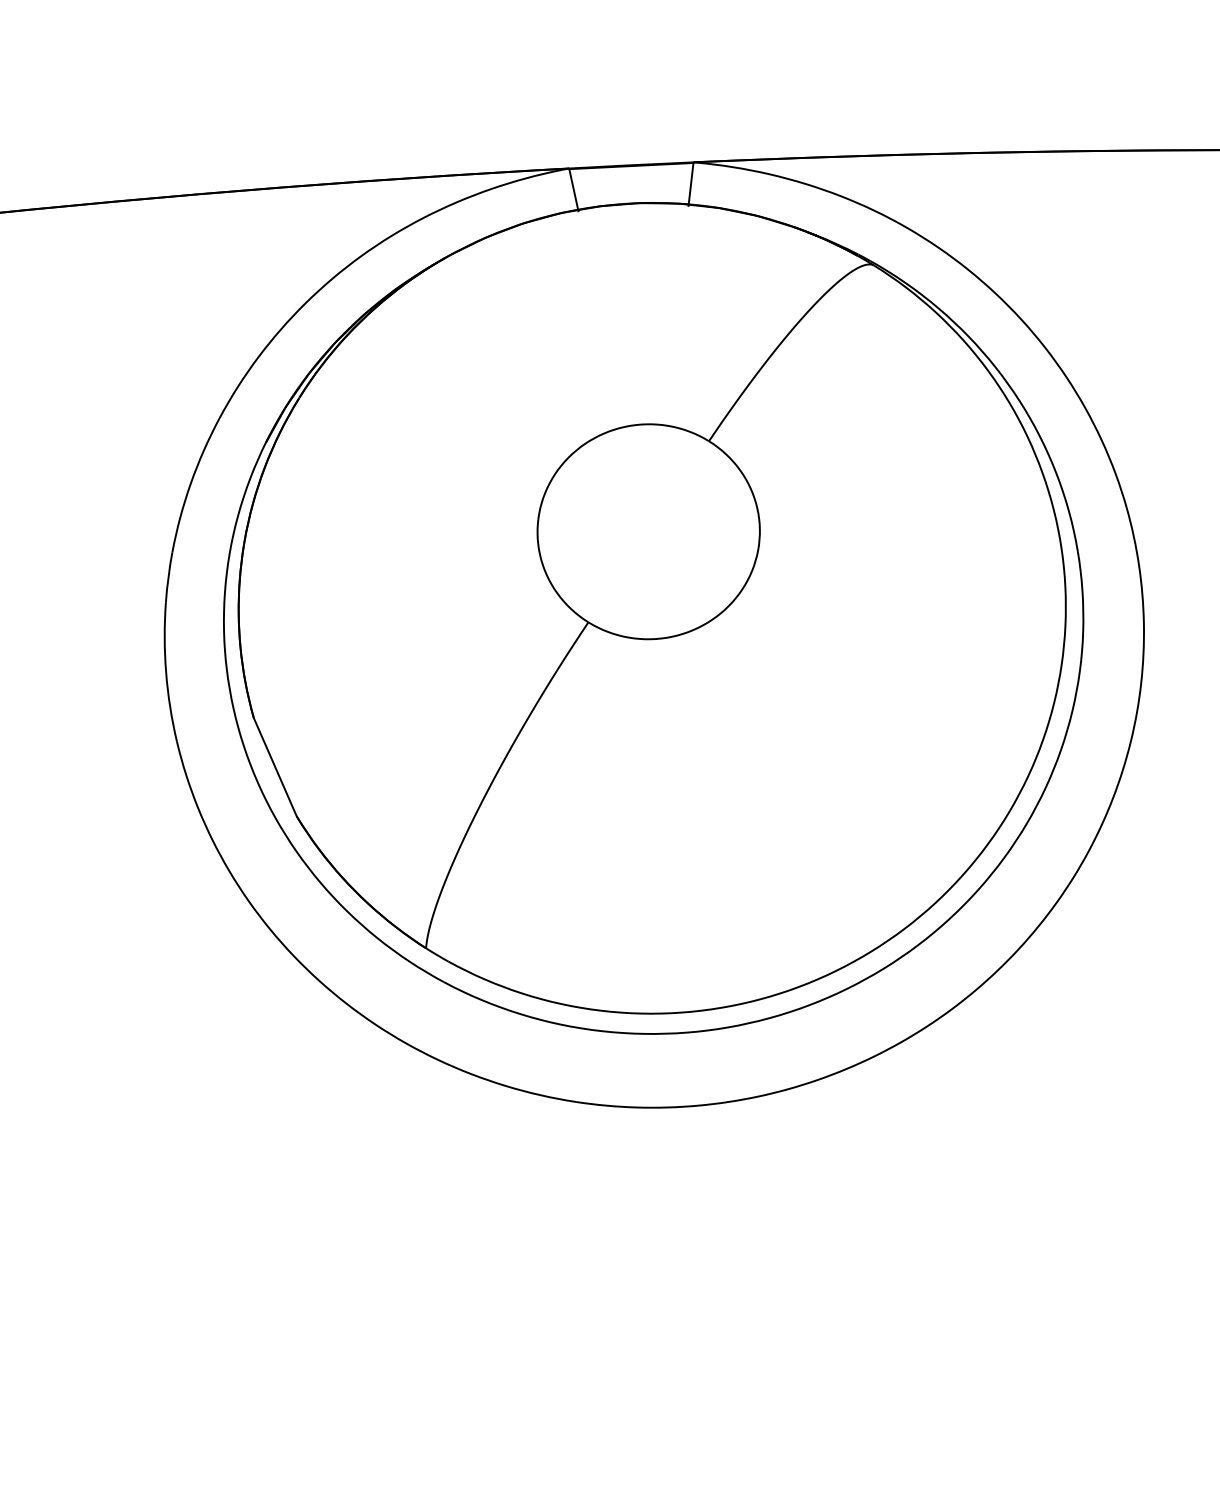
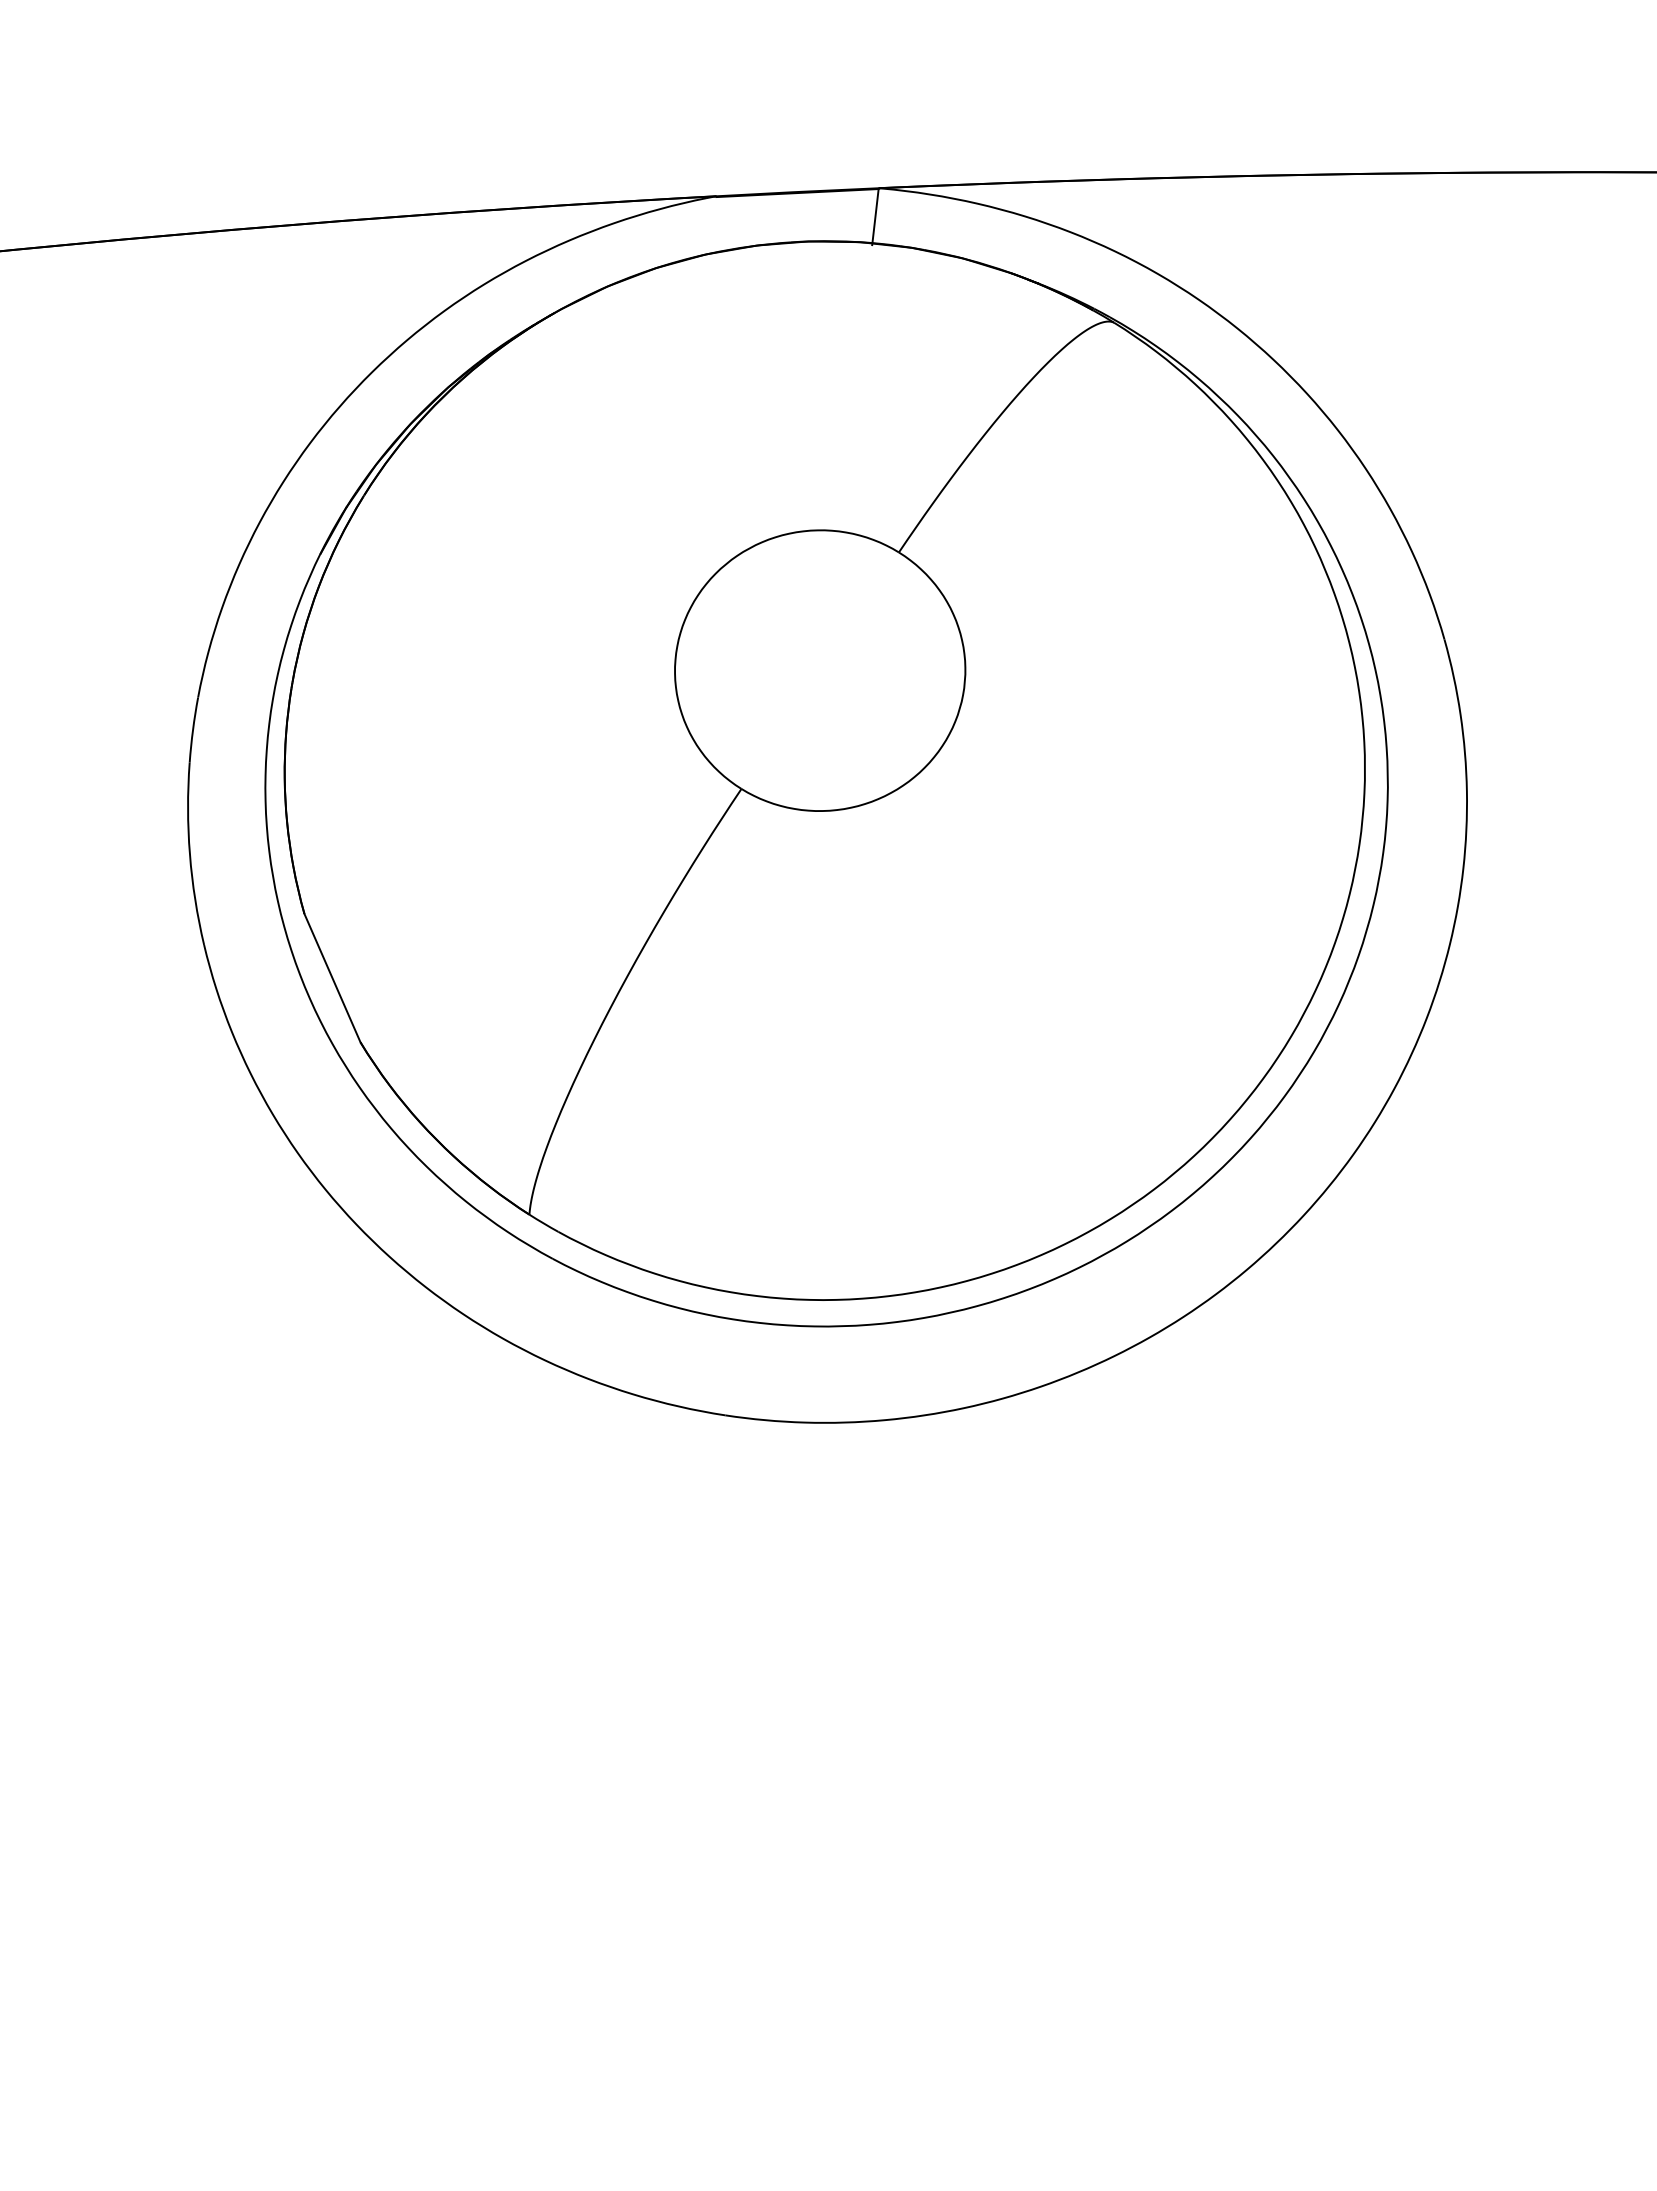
line: (573, 190) -> (722, 225), removed

